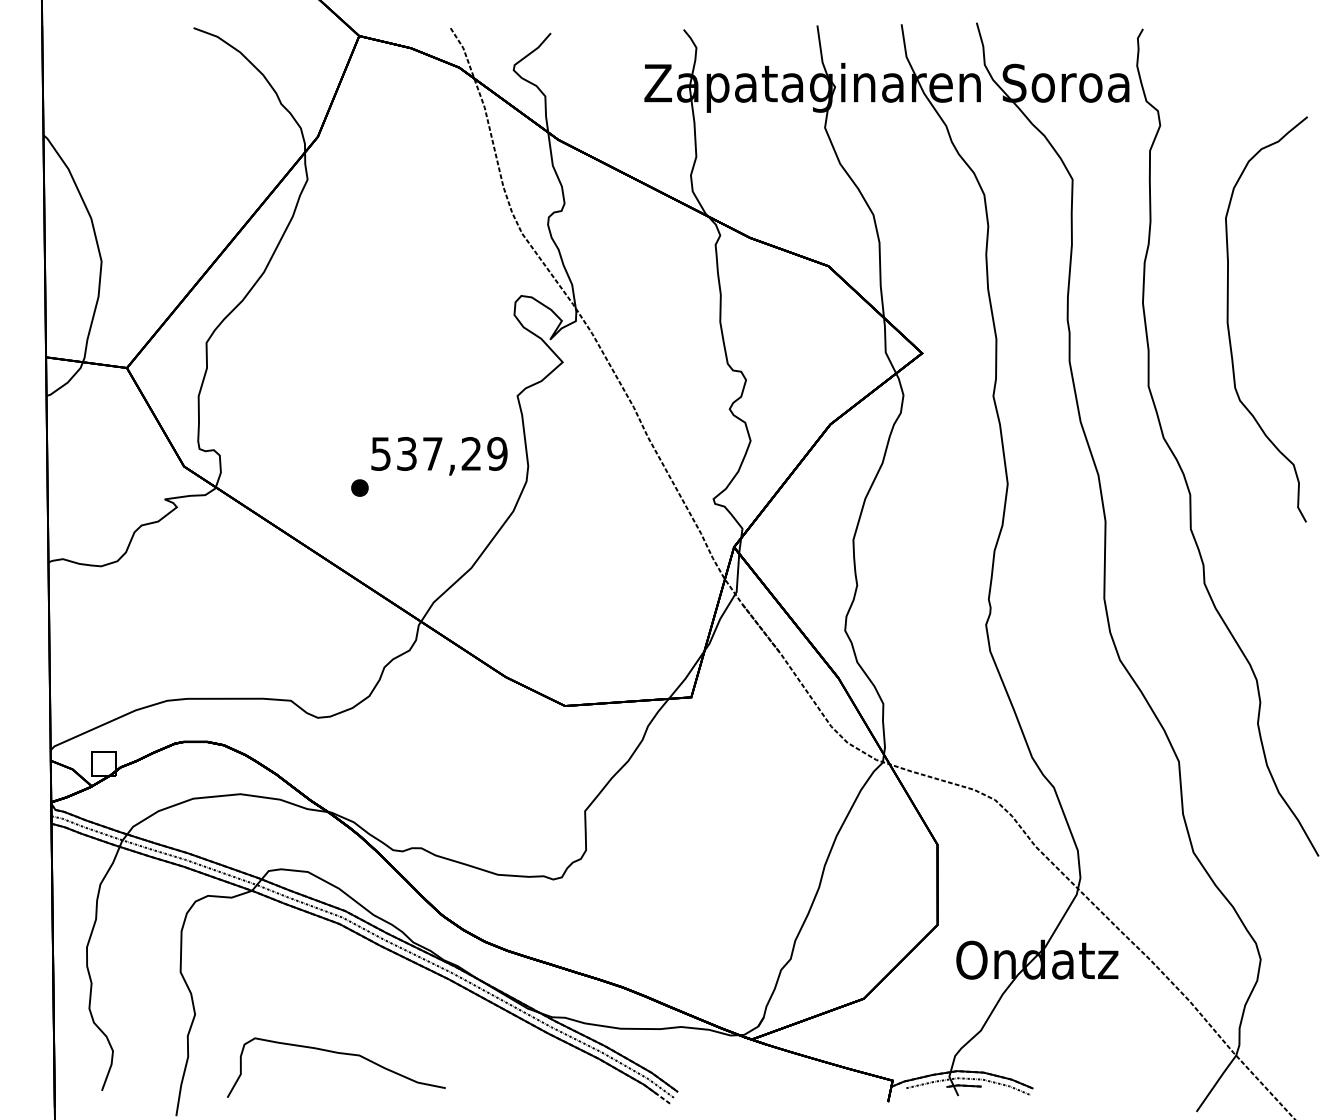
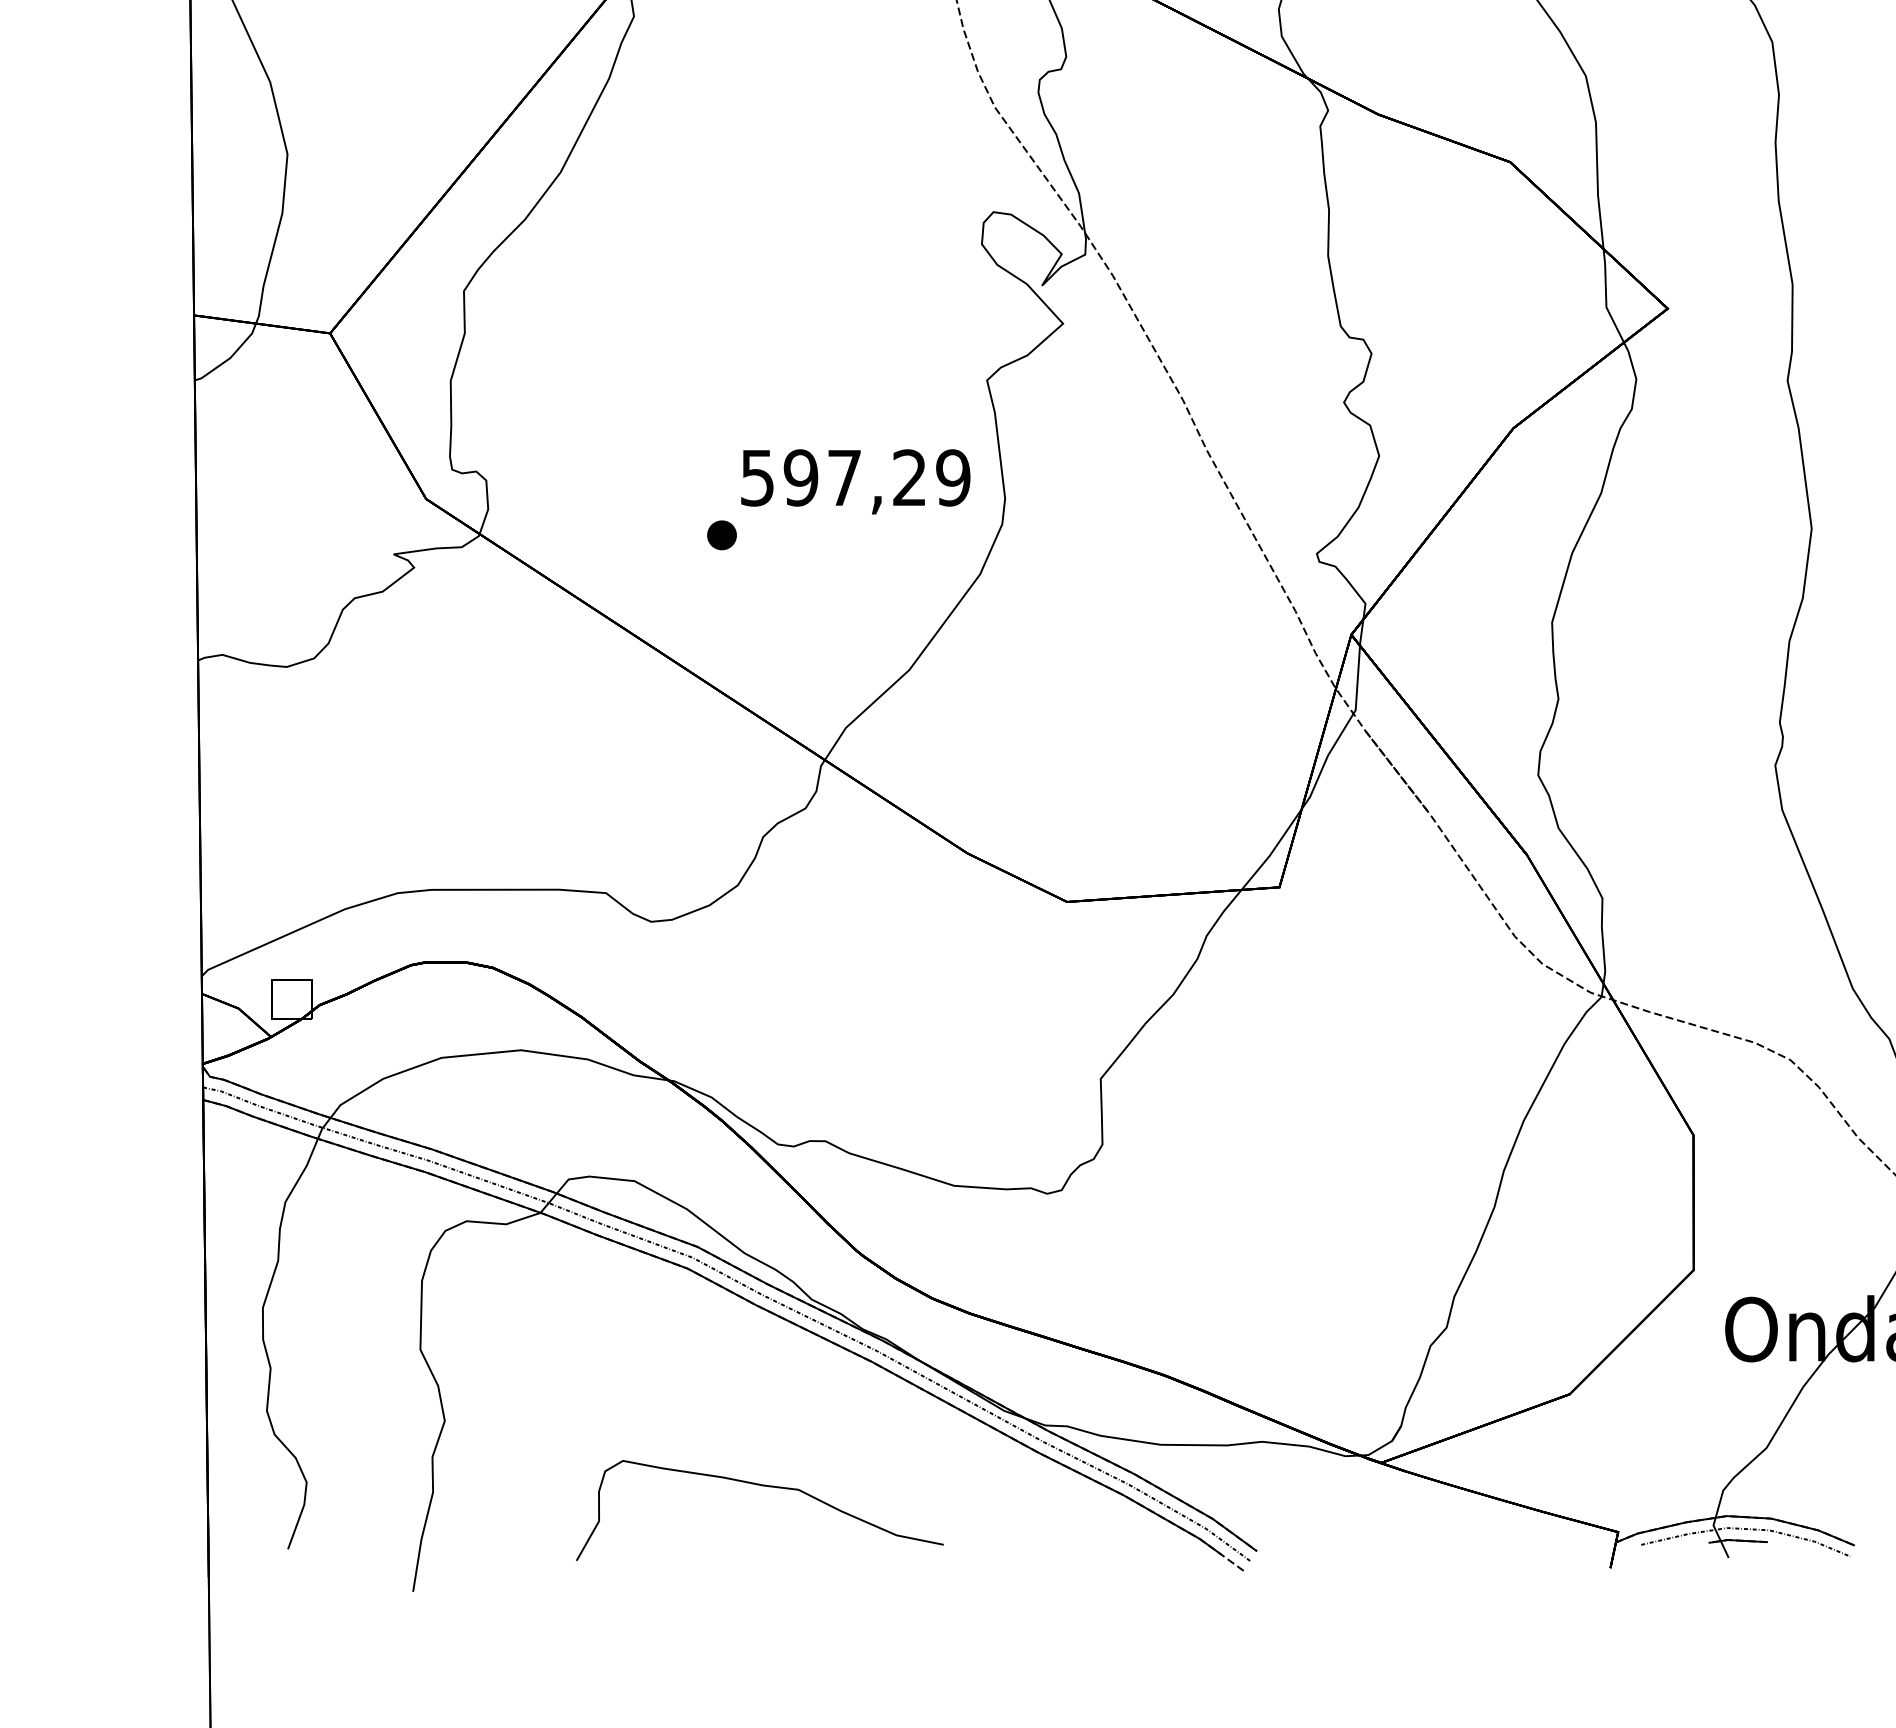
text: (406, 453) -> (800, 477), 537,29 -> 597,29
part: (340, 1054) -> (766, 1488), moved

